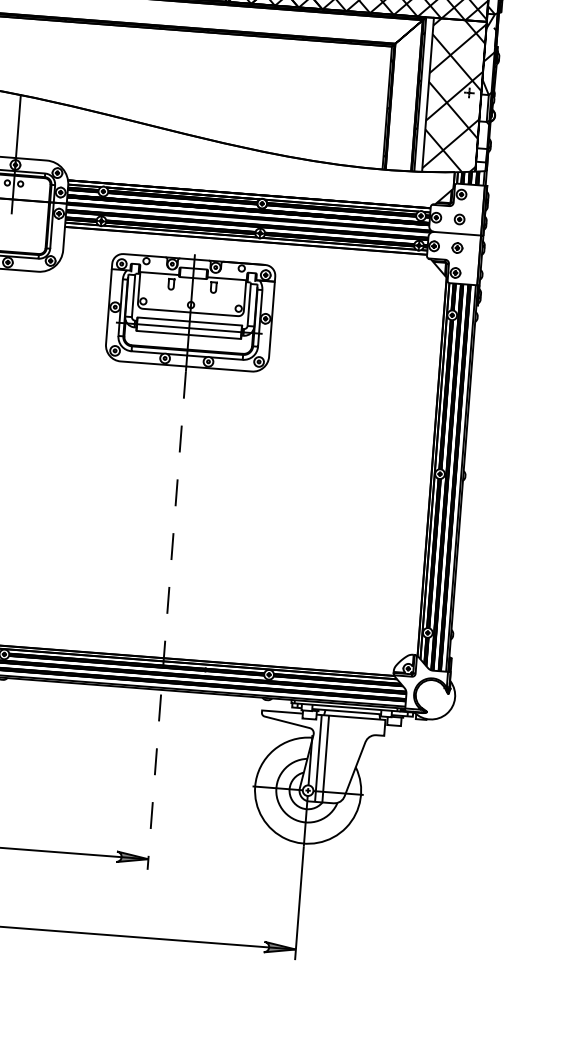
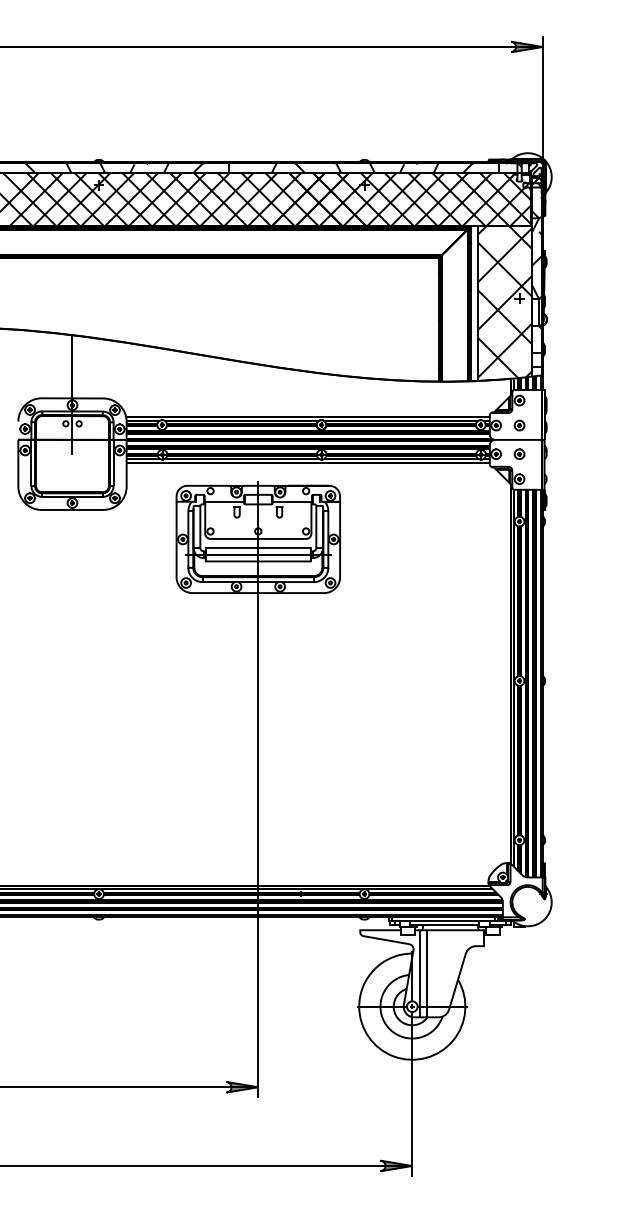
line: (166, 621) -> (258, 848), dashed -> solid

